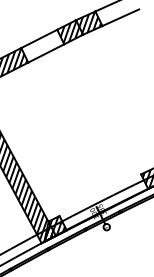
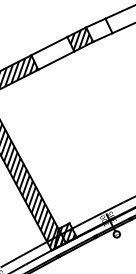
hatch: (88, 22) -> (98, 29), removed

